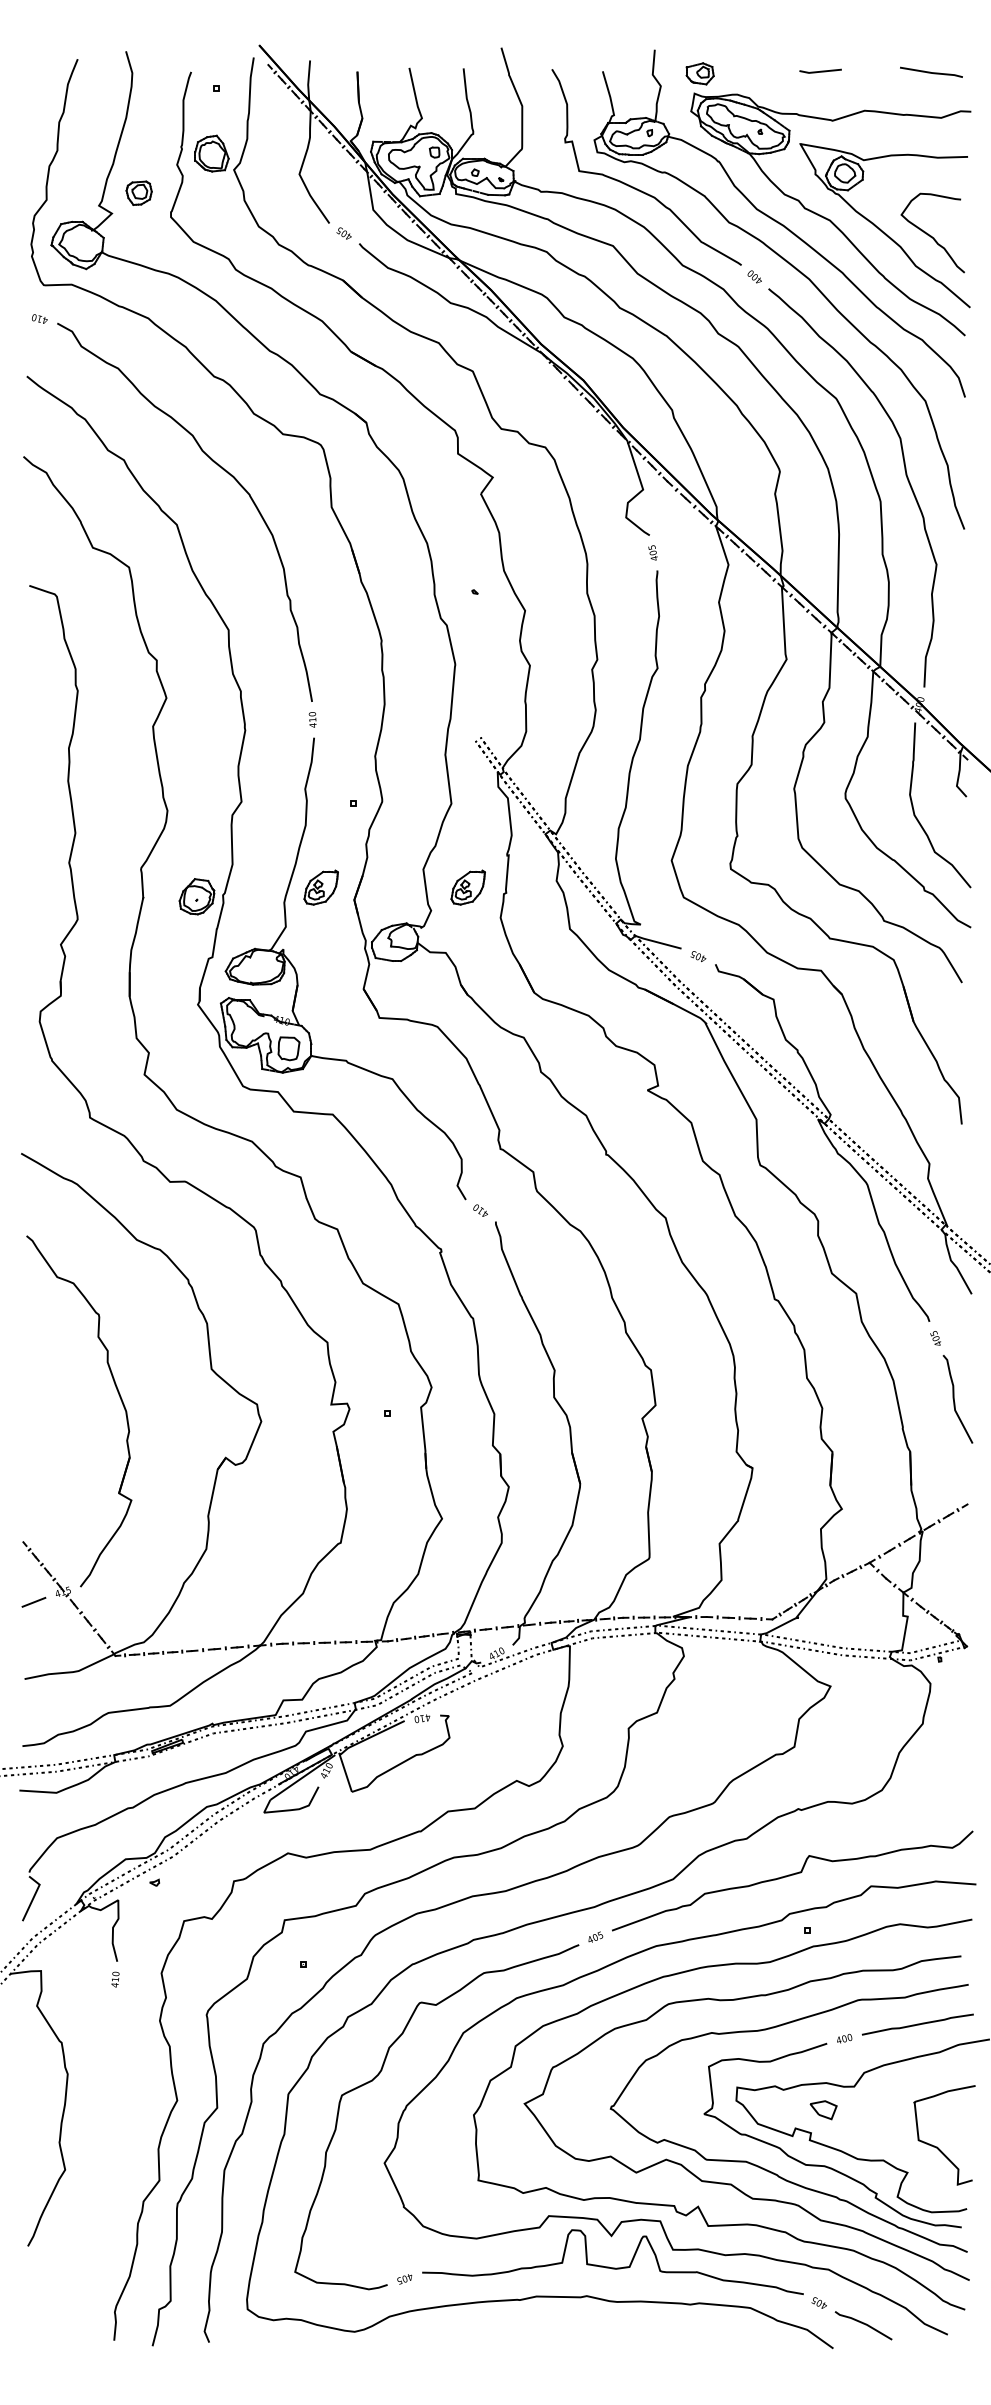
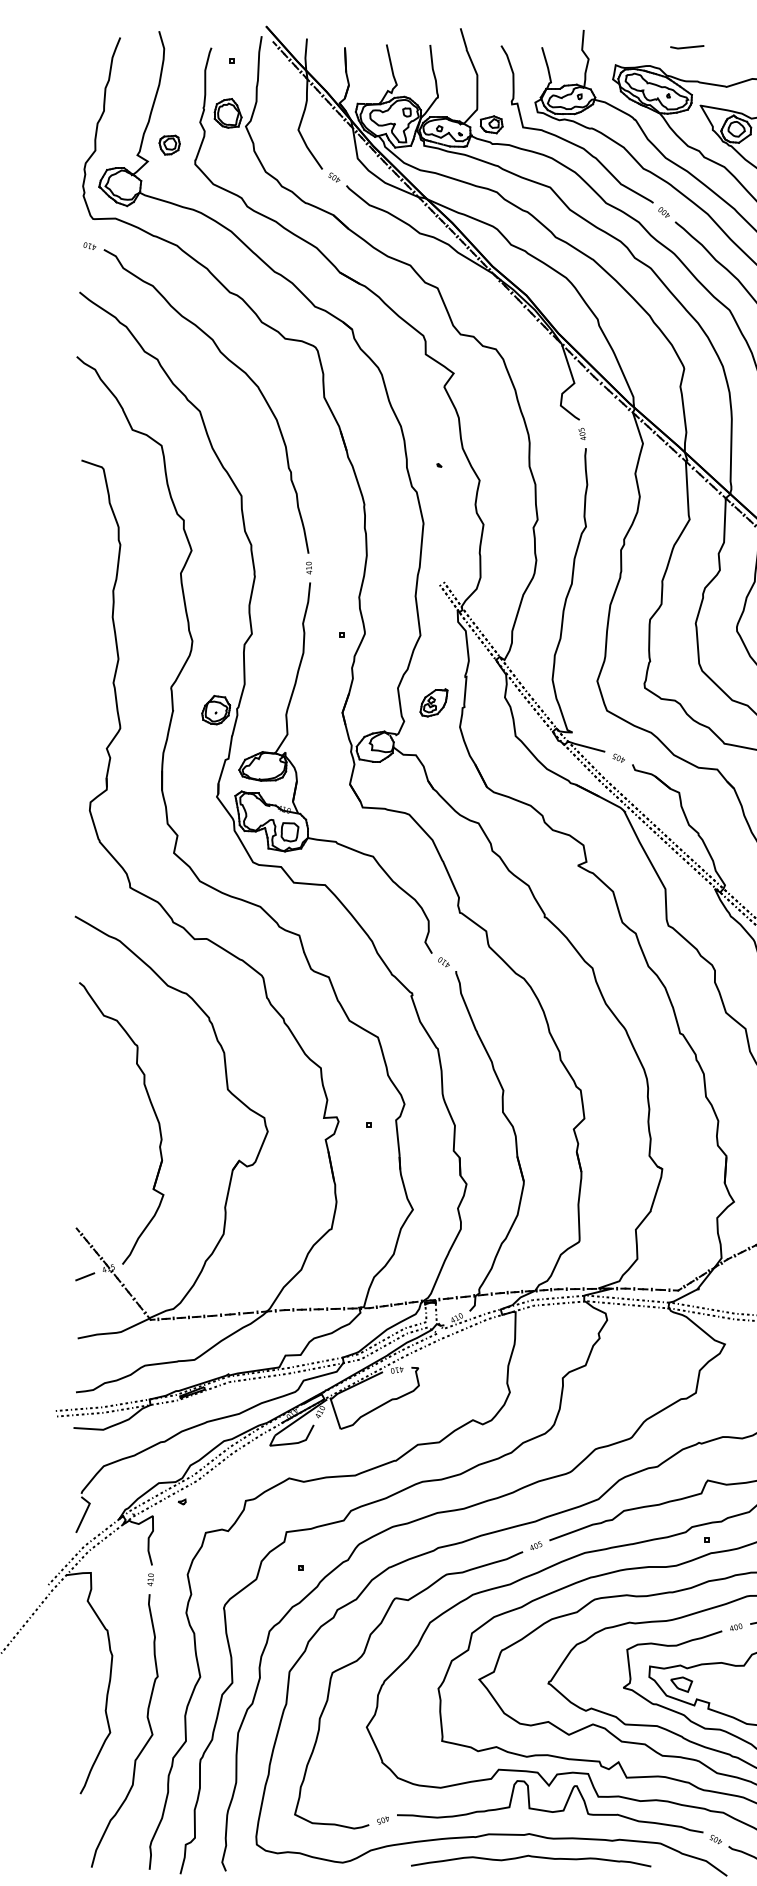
line: (820, 70) -> (687, 46), moved
part: (699, 73) -> (491, 124), moved
part: (320, 887) -> (315, 702), removed
part: (823, 2110) -> (681, 1684), moved
curve: (108, 2184) -> (145, 1744), added
curve: (590, 2325) -> (532, 1857), added

